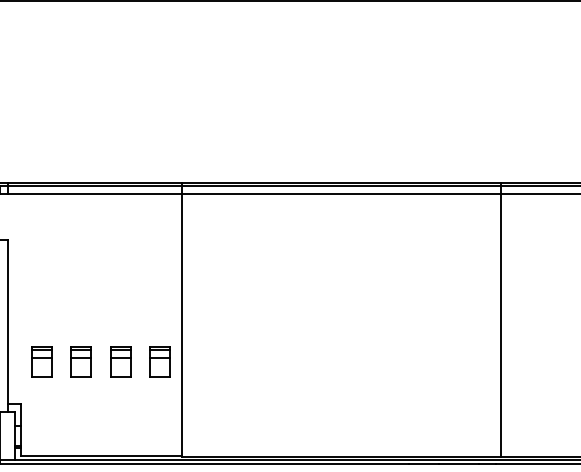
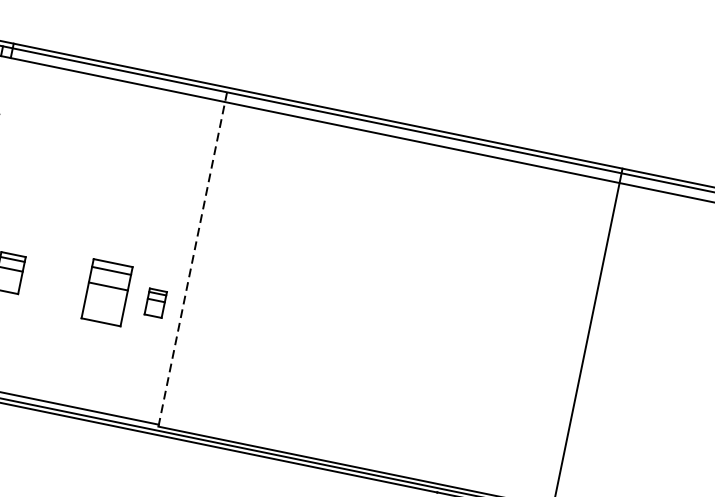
line: (181, 319) -> (192, 256), solid -> dashed
part: (80, 361) -> (57, 282), removed
part: (120, 361) -> (106, 292), size x1.6
part: (159, 361) -> (154, 302), size x0.7

